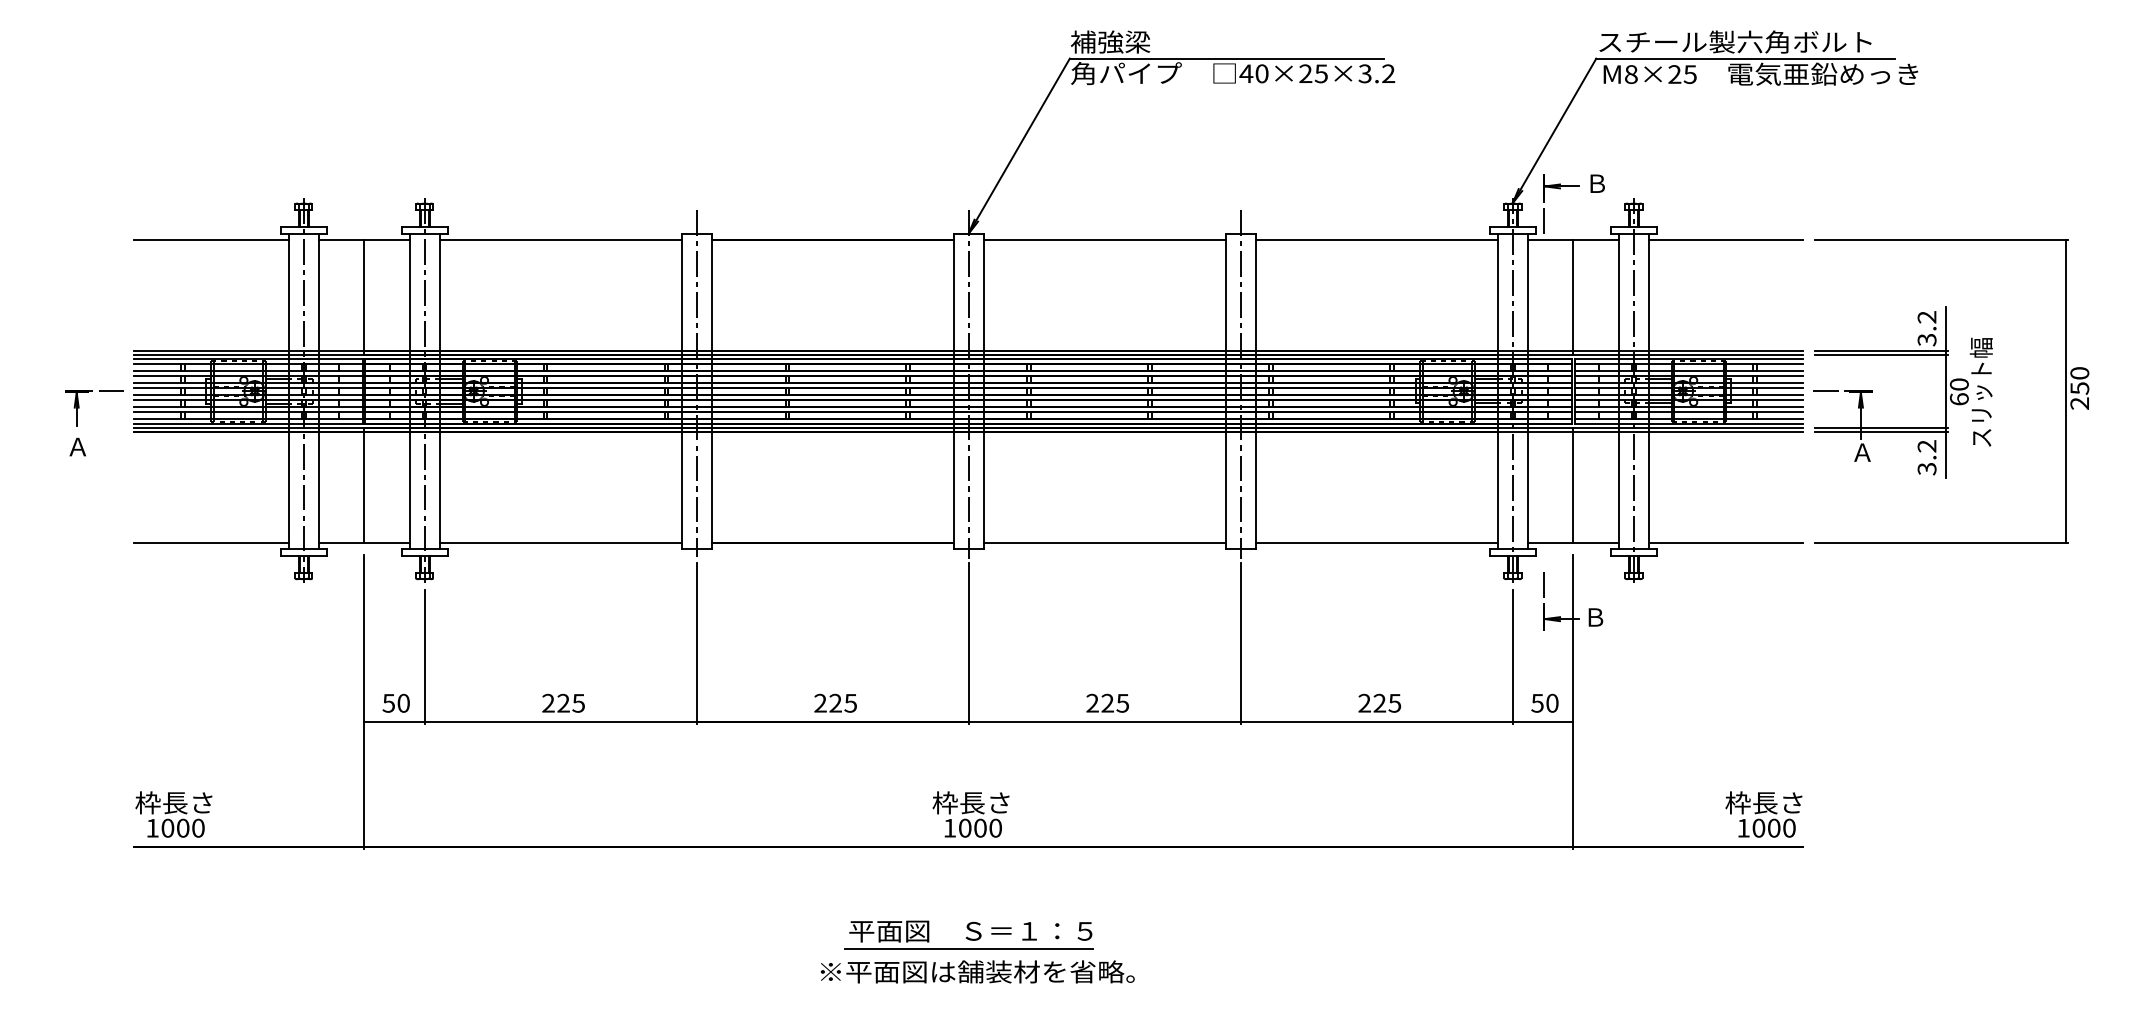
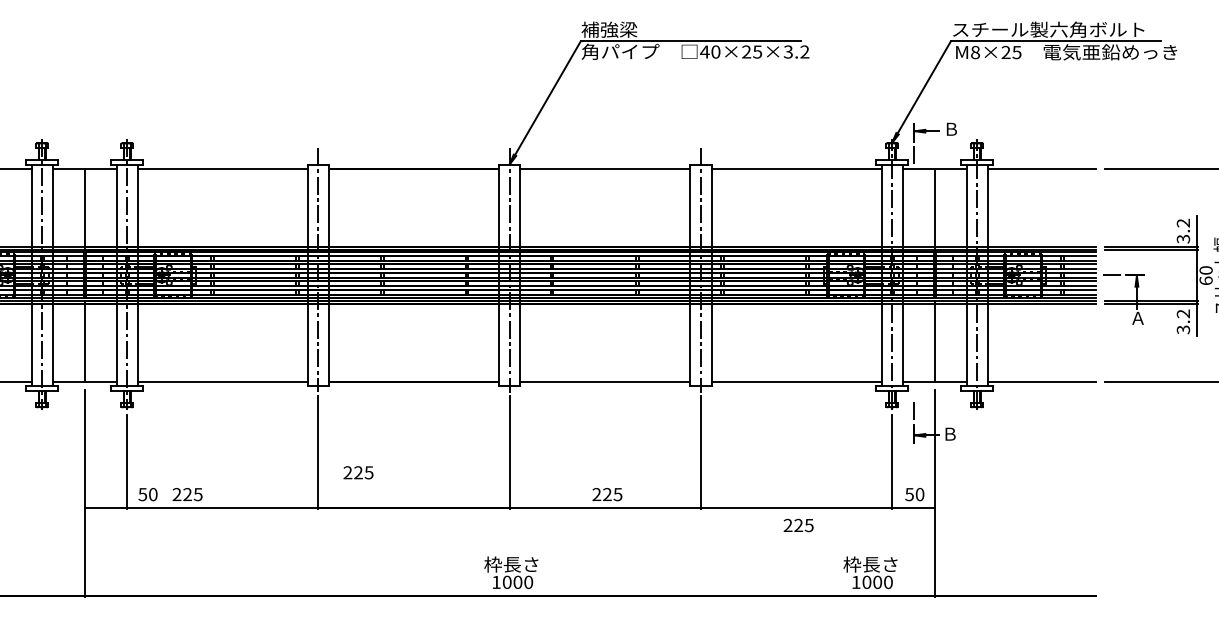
text: (395, 702) -> (147, 493), moved
text: (563, 702) -> (187, 493), moved
text: (835, 702) -> (358, 472), moved
text: (1379, 702) -> (798, 524), moved
text: (1763, 814) -> (870, 572), moved

